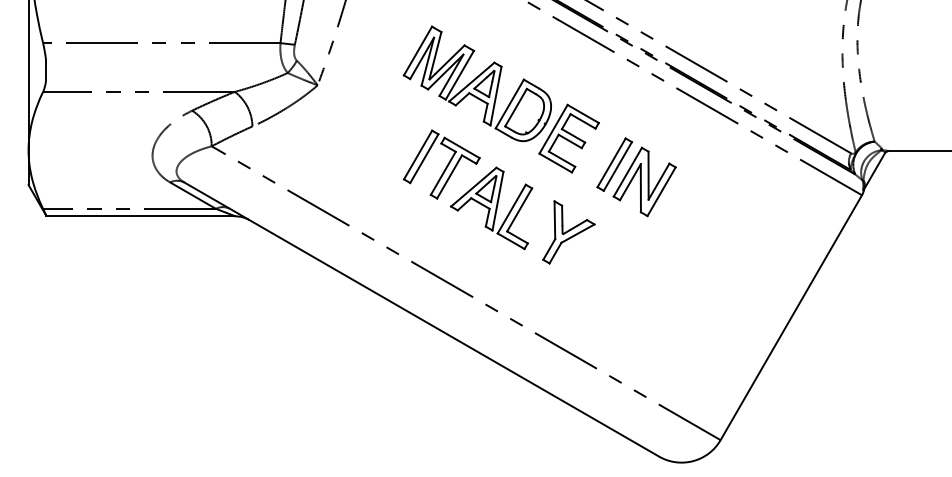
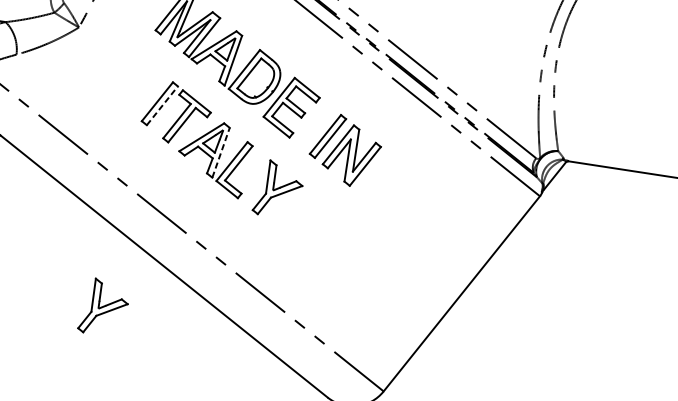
line: (424, 158) -> (162, 105), solid -> dashed
line: (497, 201) -> (220, 153), solid -> dashed
part: (393, 394) -> (103, 307), added

